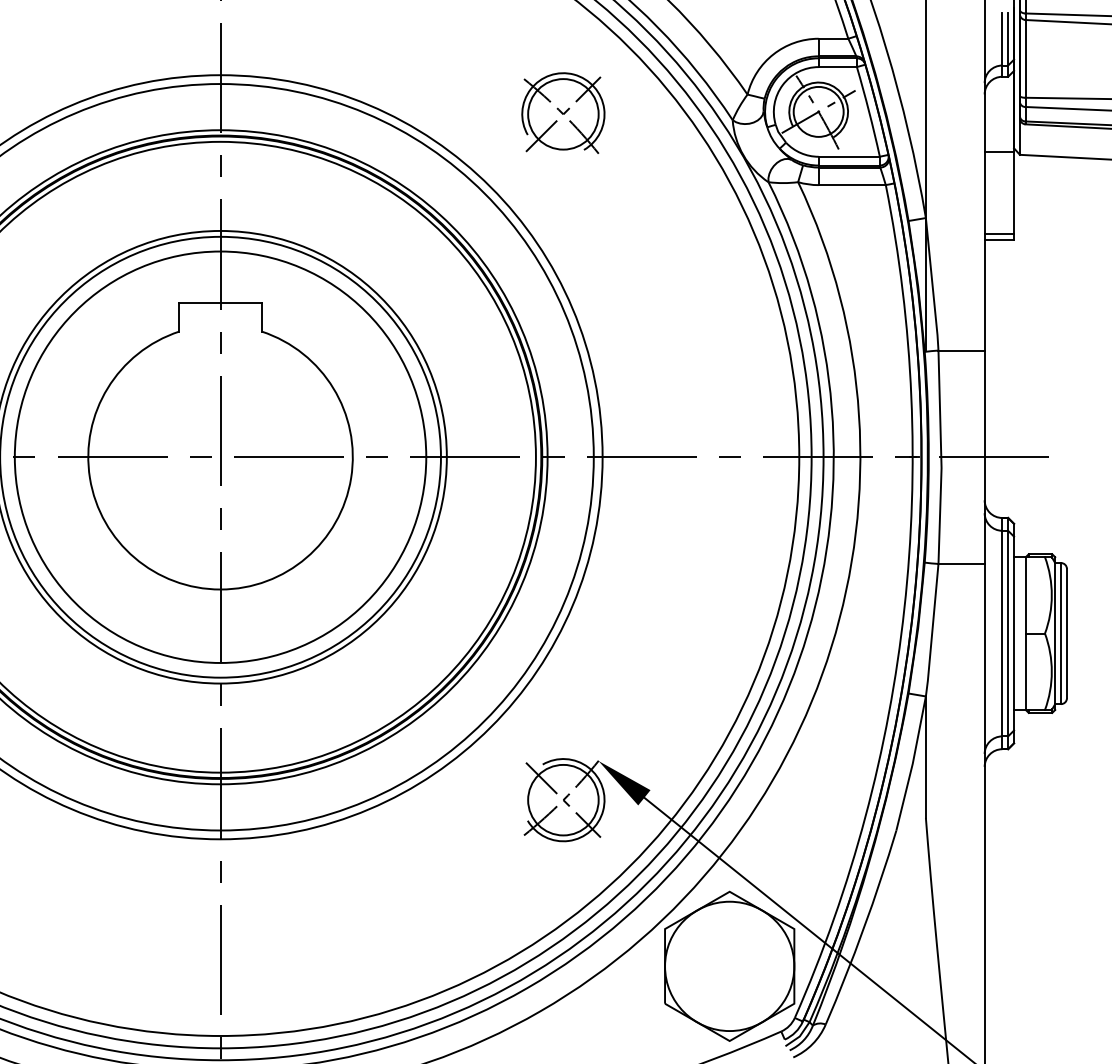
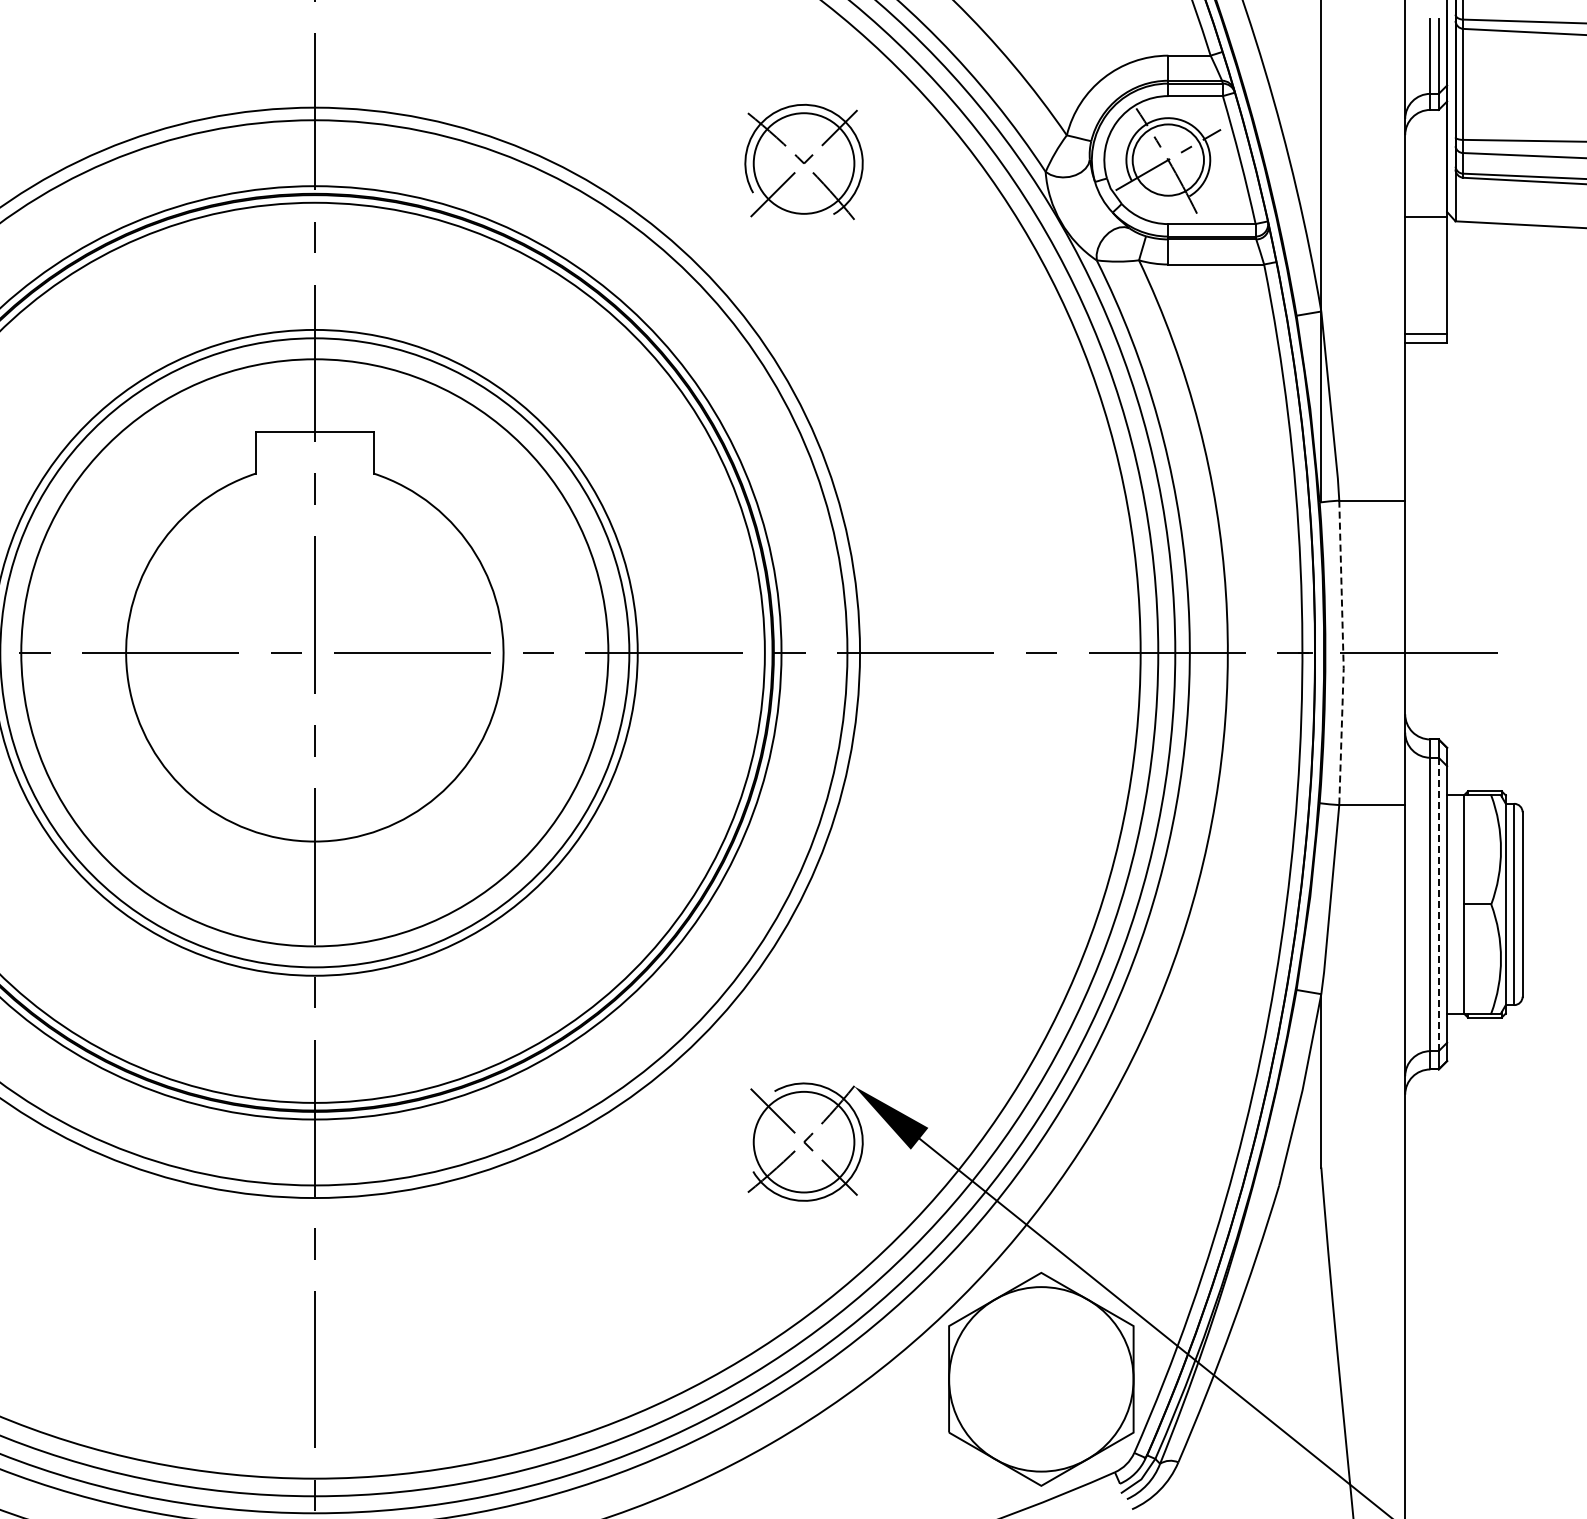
line: (941, 457) -> (1343, 653), solid -> dashed
line: (1008, 633) -> (1438, 904), solid -> dashed

